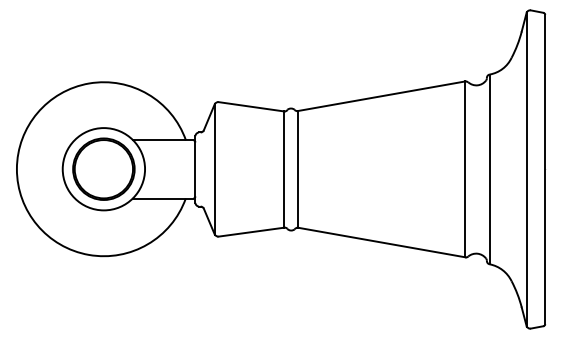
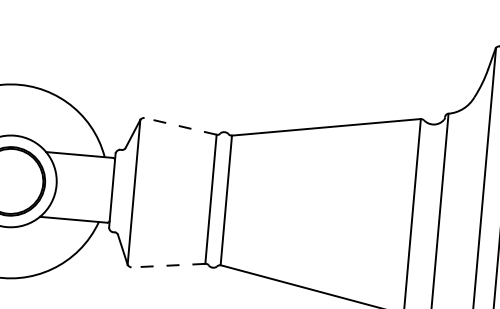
line: (250, 106) -> (179, 125), solid -> dashed
line: (250, 232) -> (167, 265), solid -> dashed

